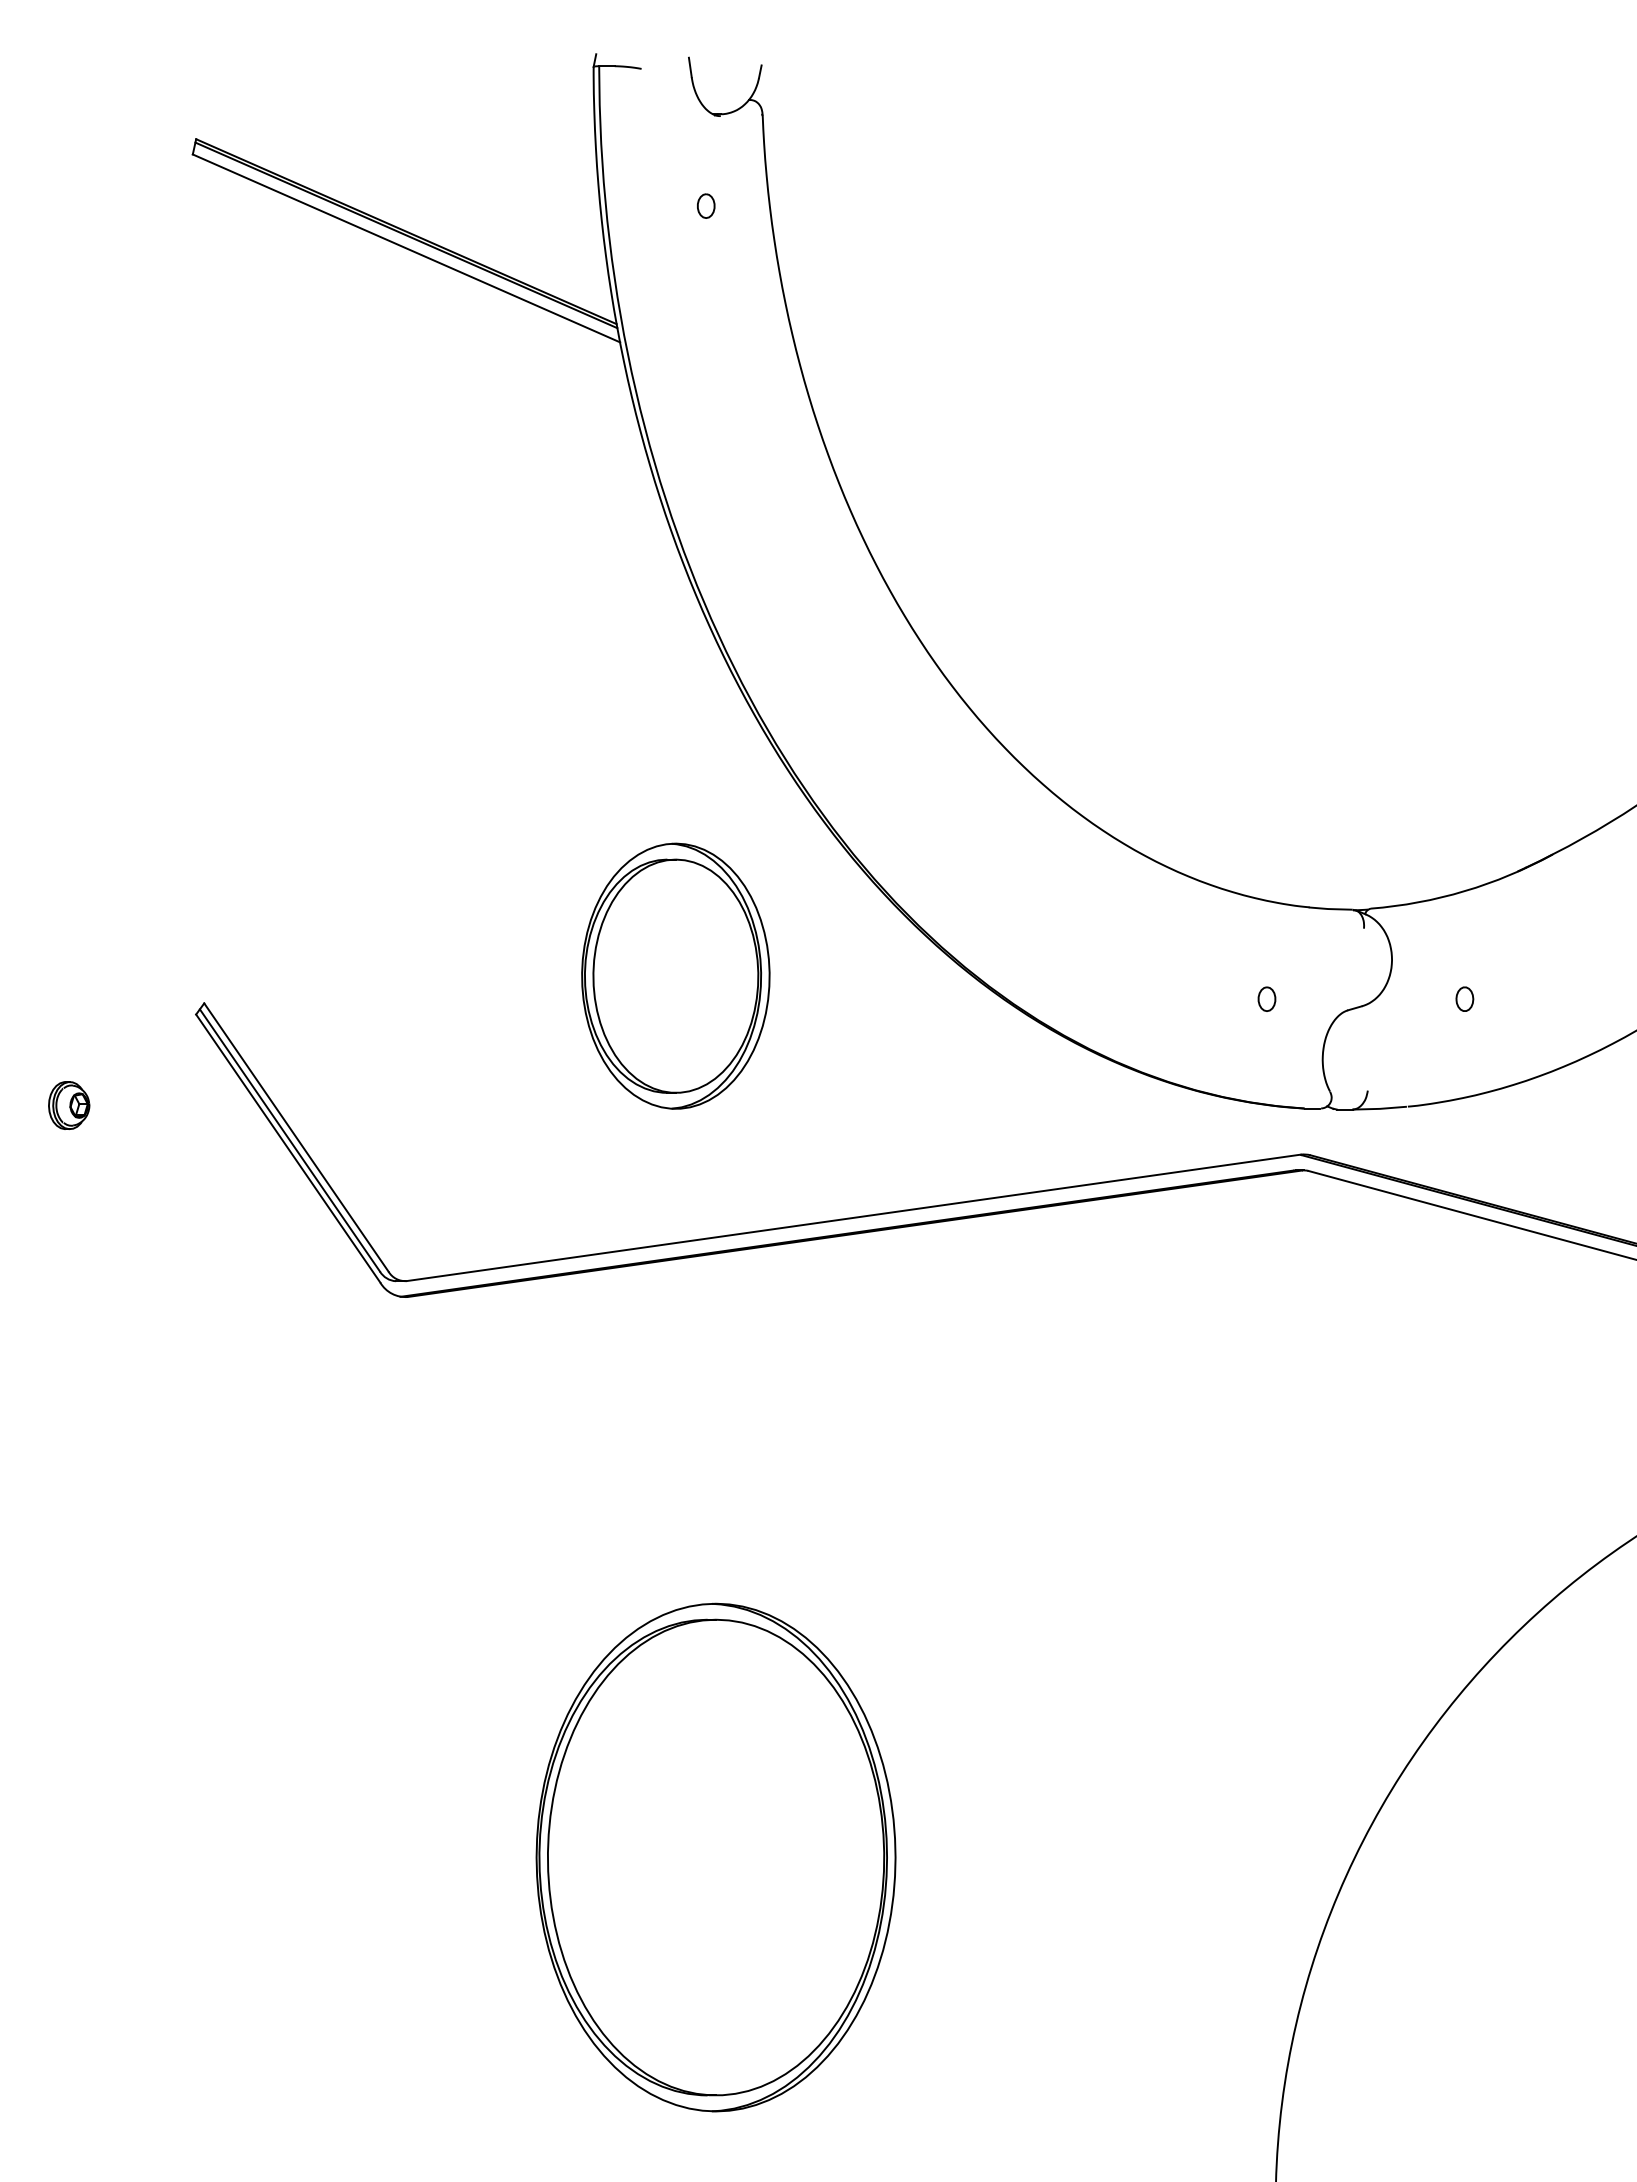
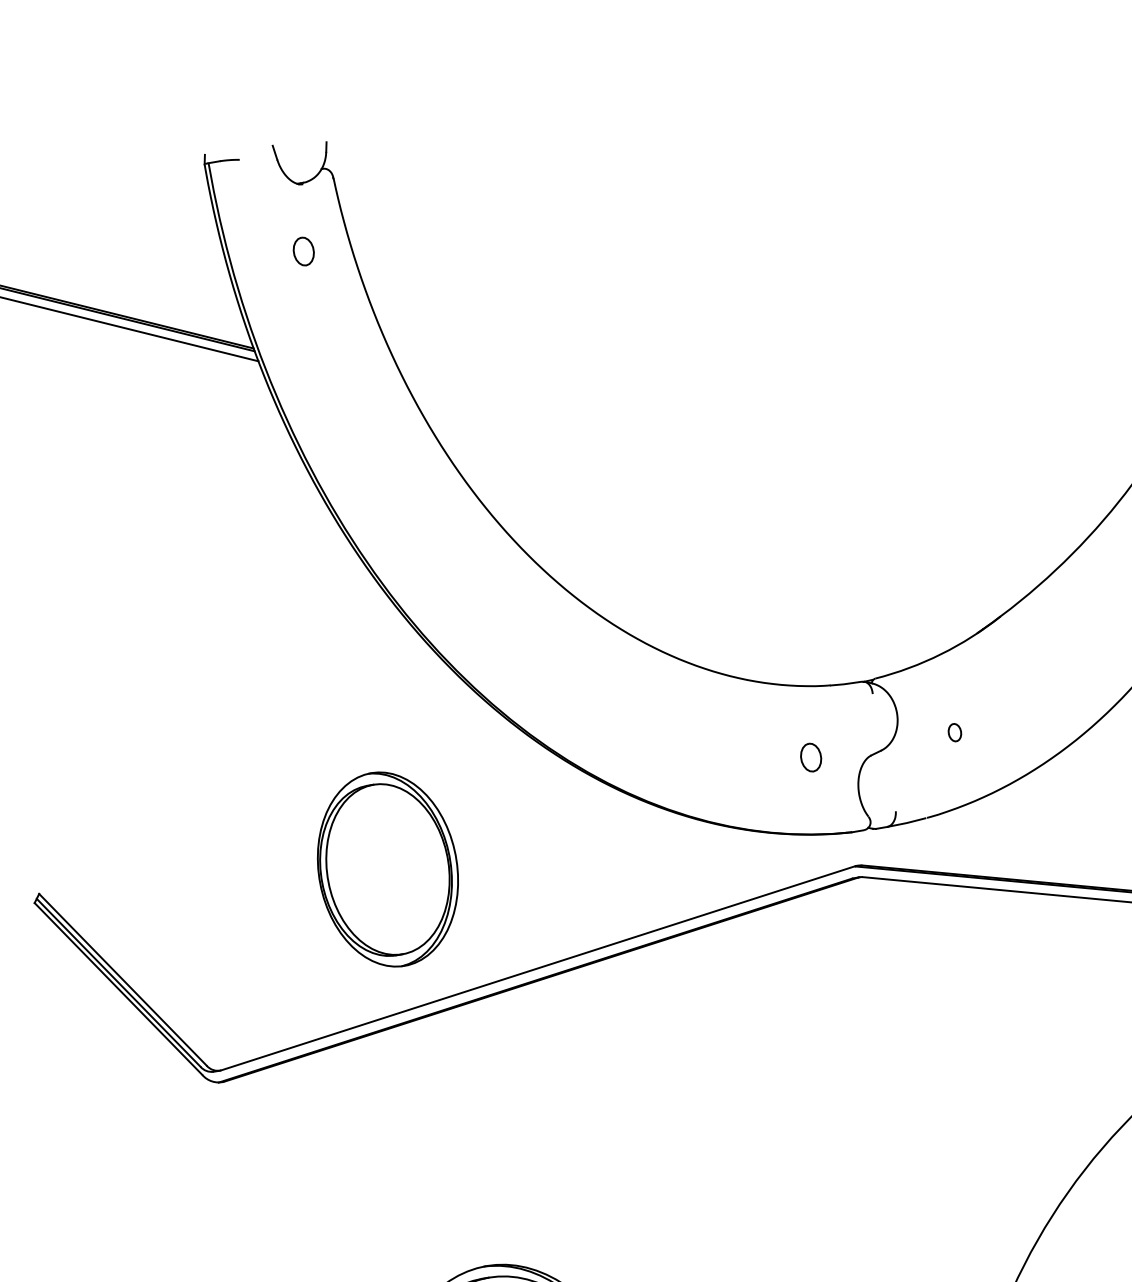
part: (706, 205) -> (304, 250), size x1.6
part: (675, 975) -> (387, 869), moved
part: (1266, 998) -> (810, 757), size x1.6

